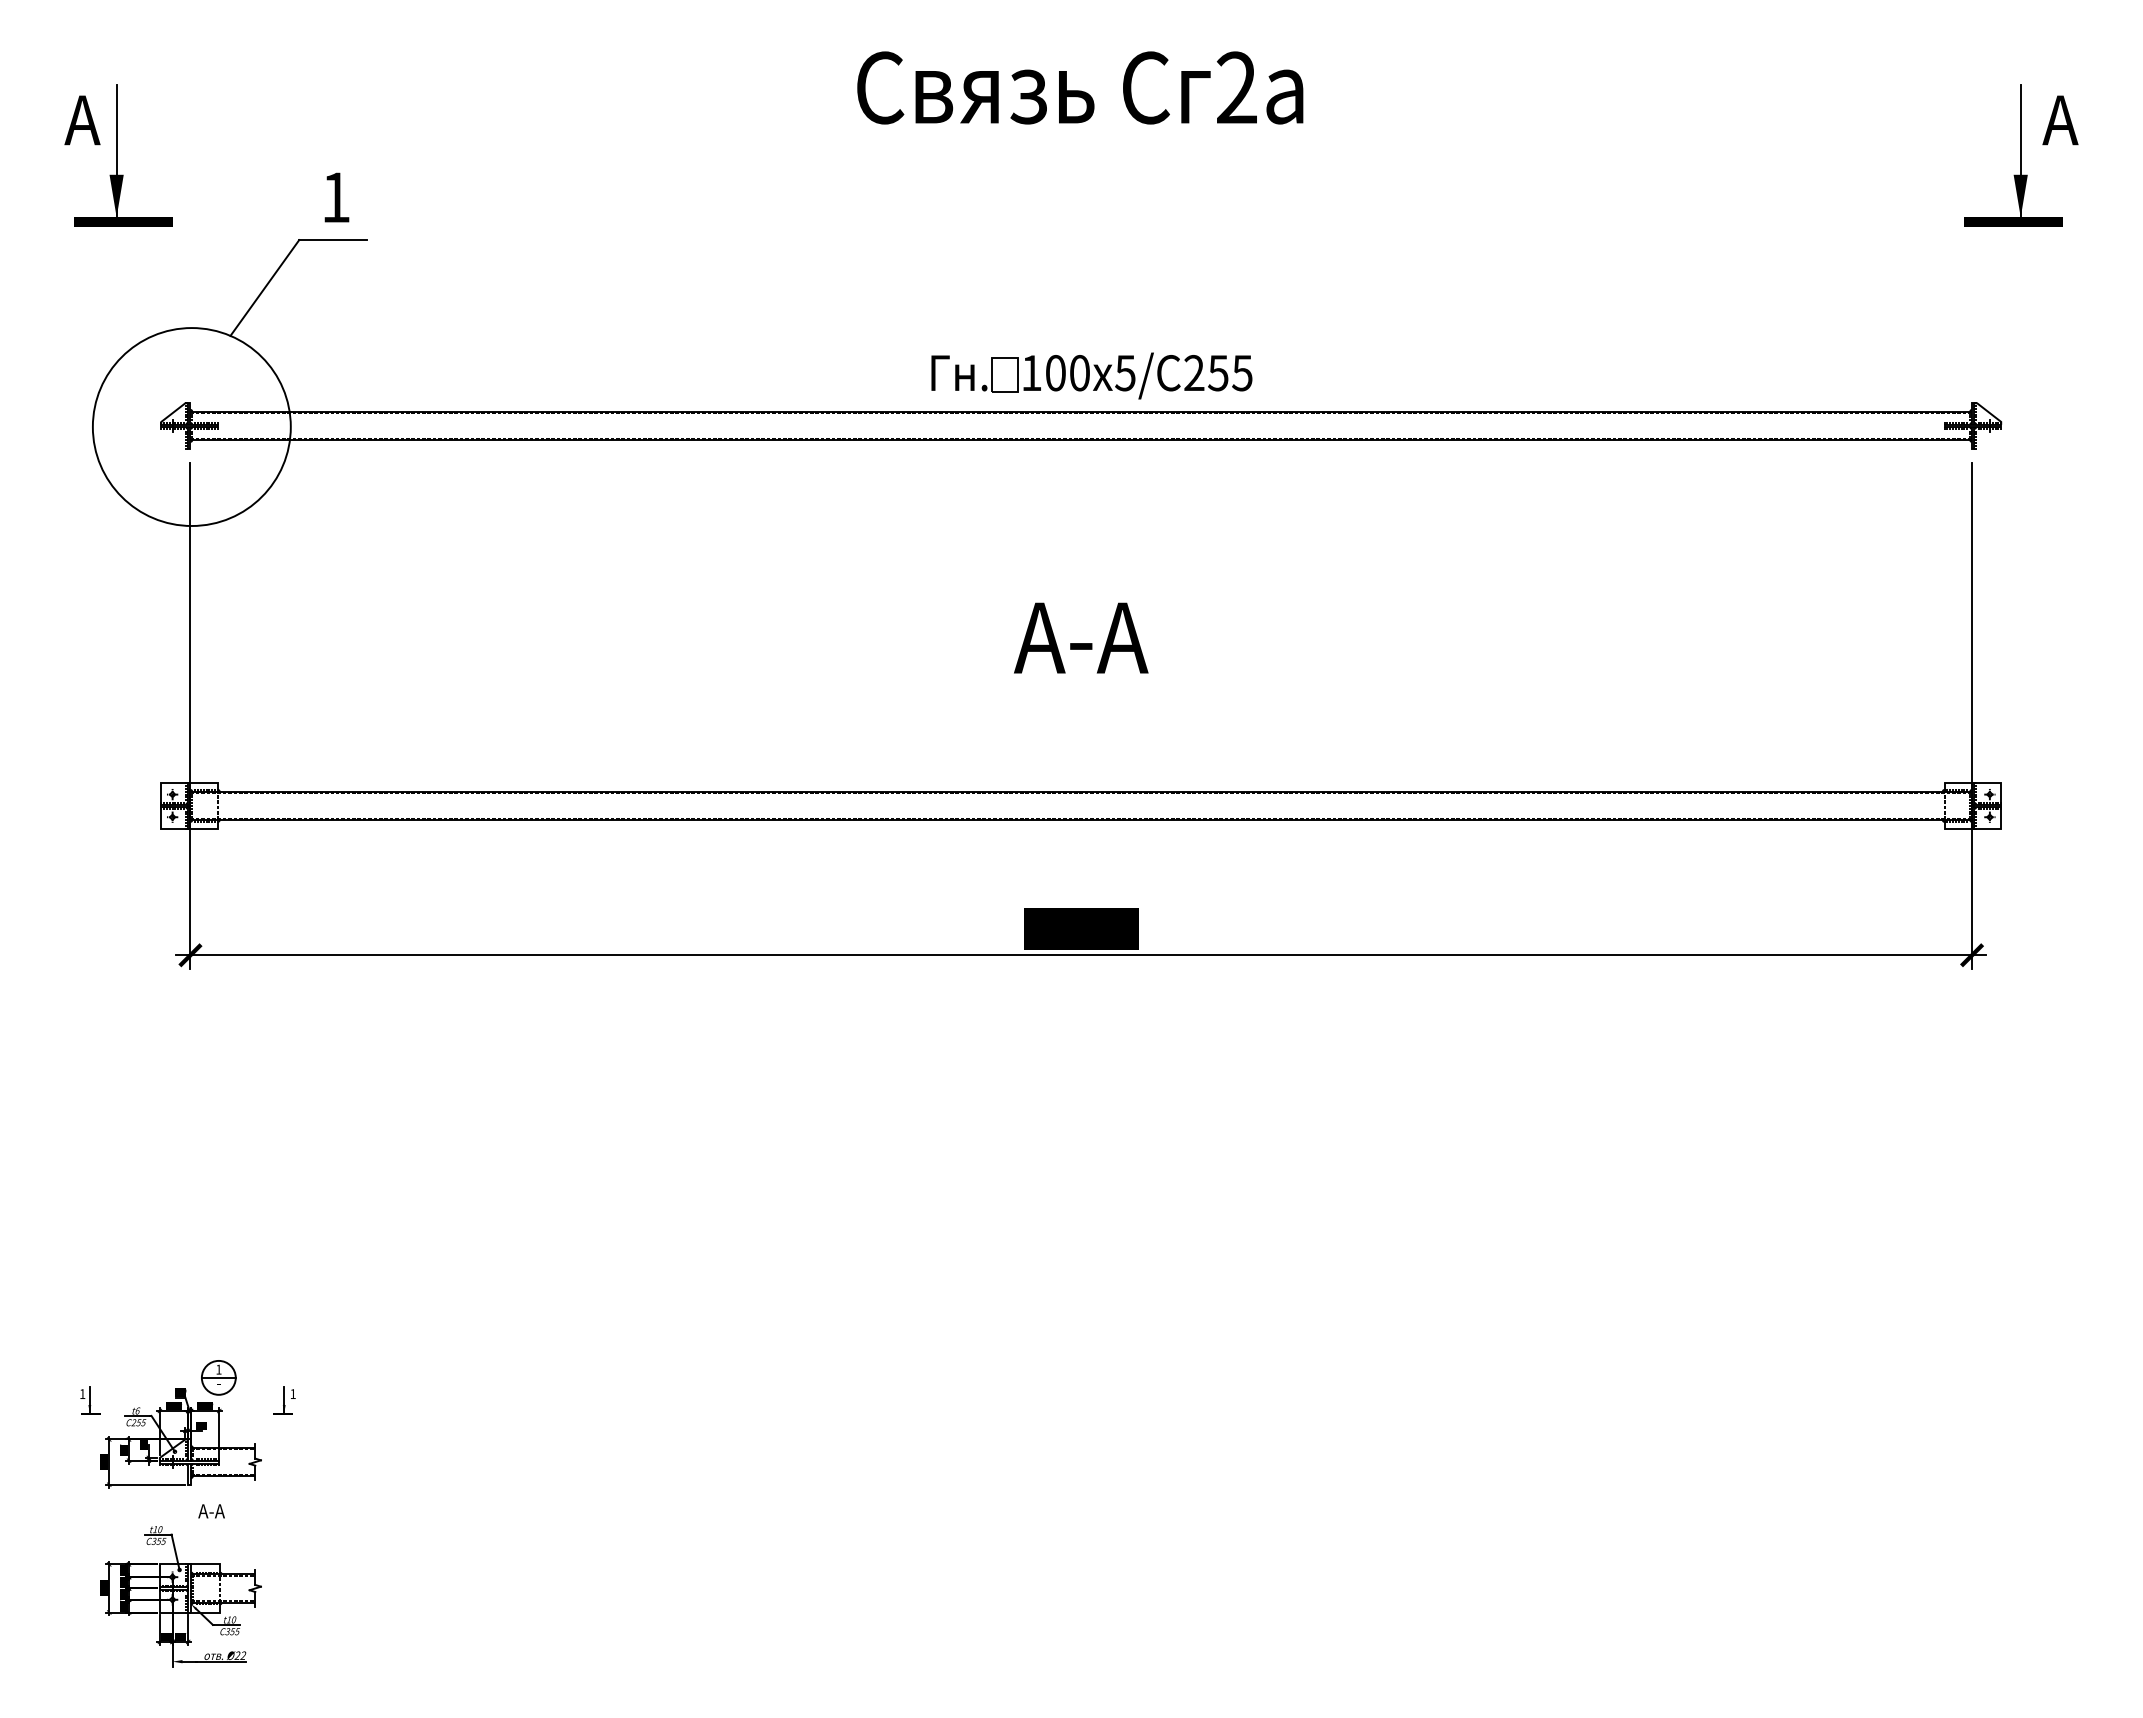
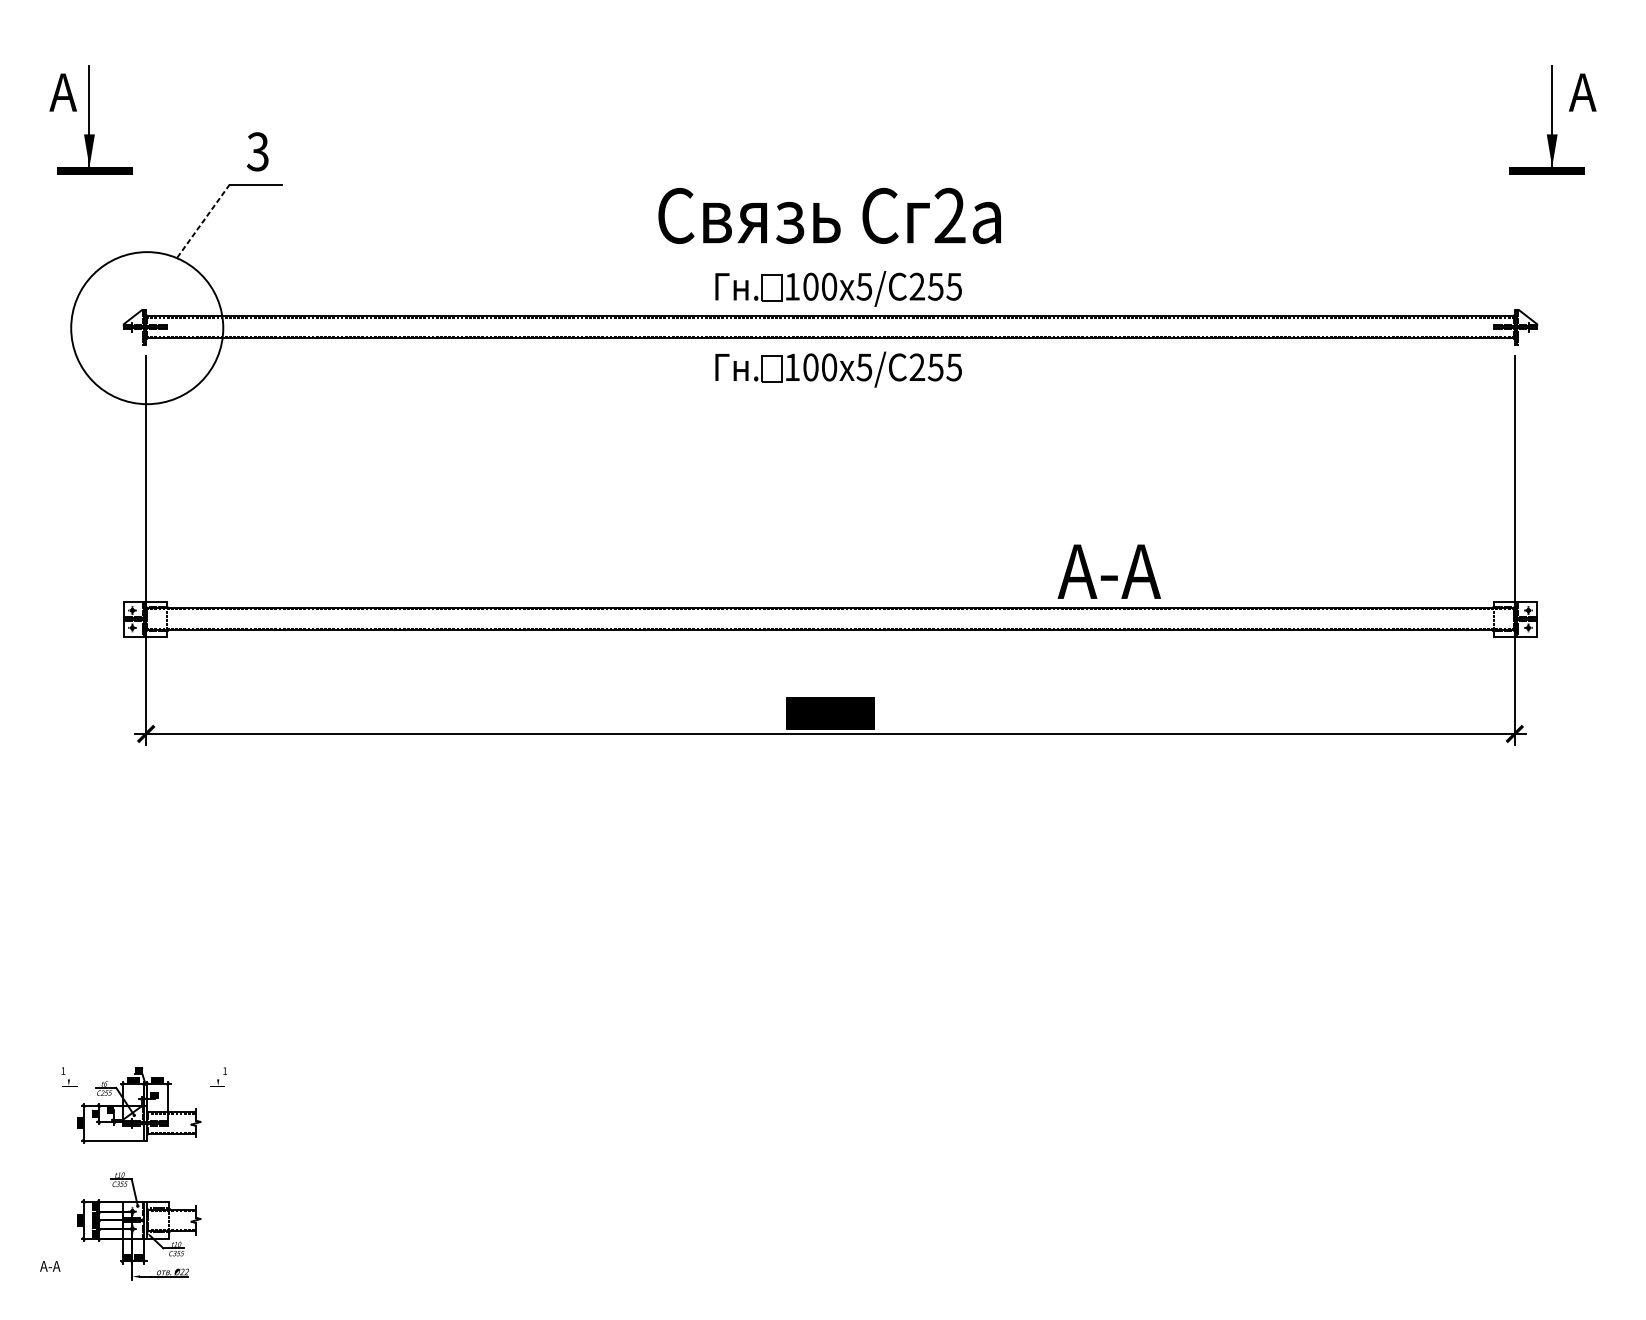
text: (1080, 87) -> (829, 215), moved
text: (335, 197) -> (257, 151), 1 -> 3
line: (264, 287) -> (203, 220), solid -> dashed
part: (1091, 480) -> (838, 369), added
text: (1081, 637) -> (1109, 571), moved
part: (218, 1377) -> (167, 1058), removed
line: (89, 1400) -> (68, 1075), removed
line: (284, 1400) -> (218, 1075), removed
text: (211, 1511) -> (50, 1266), moved

